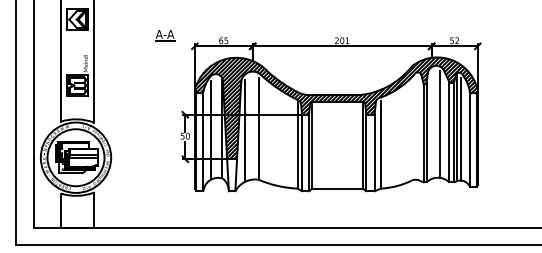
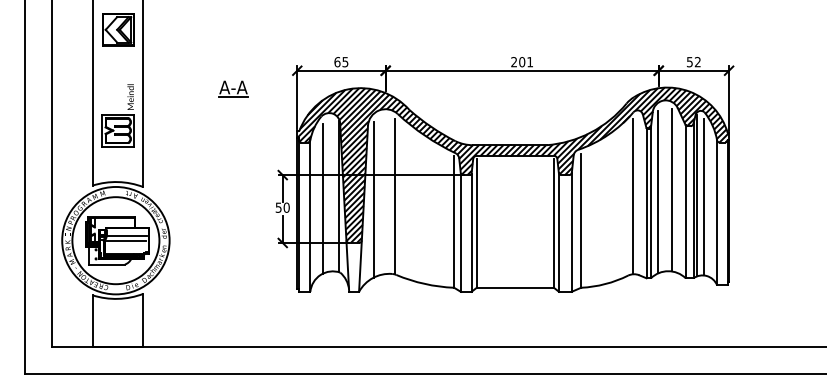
part: (165, 35) -> (234, 89), moved
line: (431, 125) -> (658, 191), added
line: (415, 128) -> (634, 196), added

